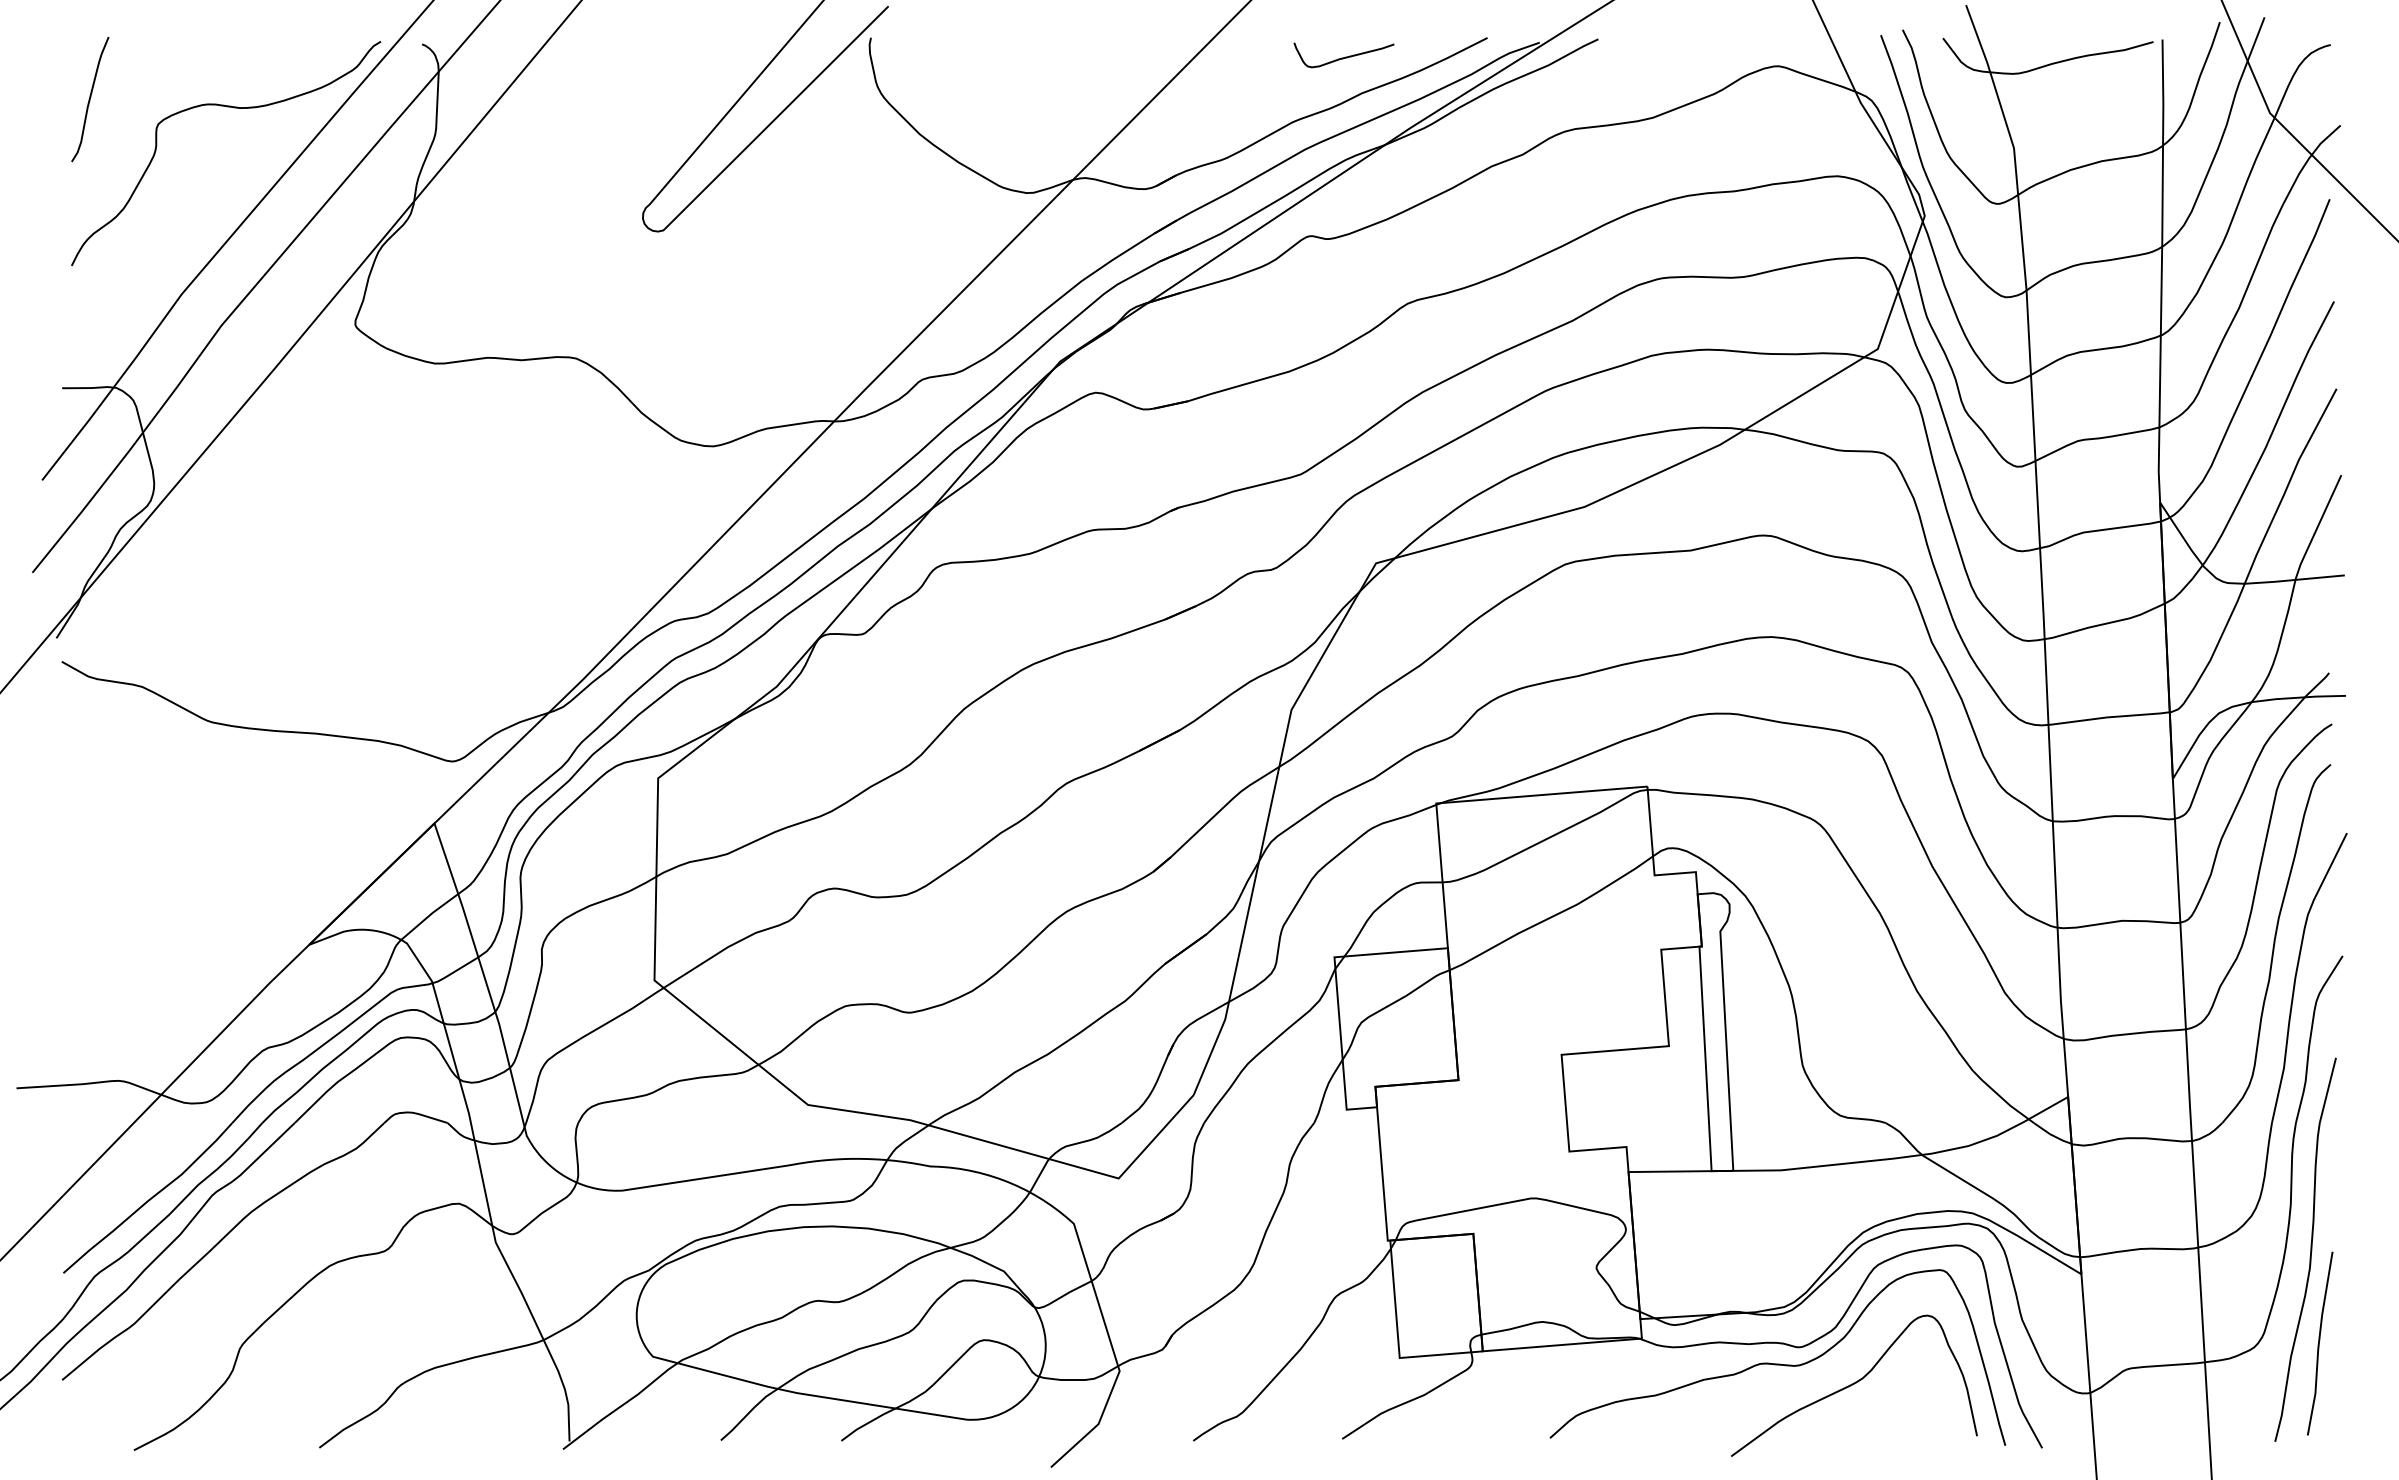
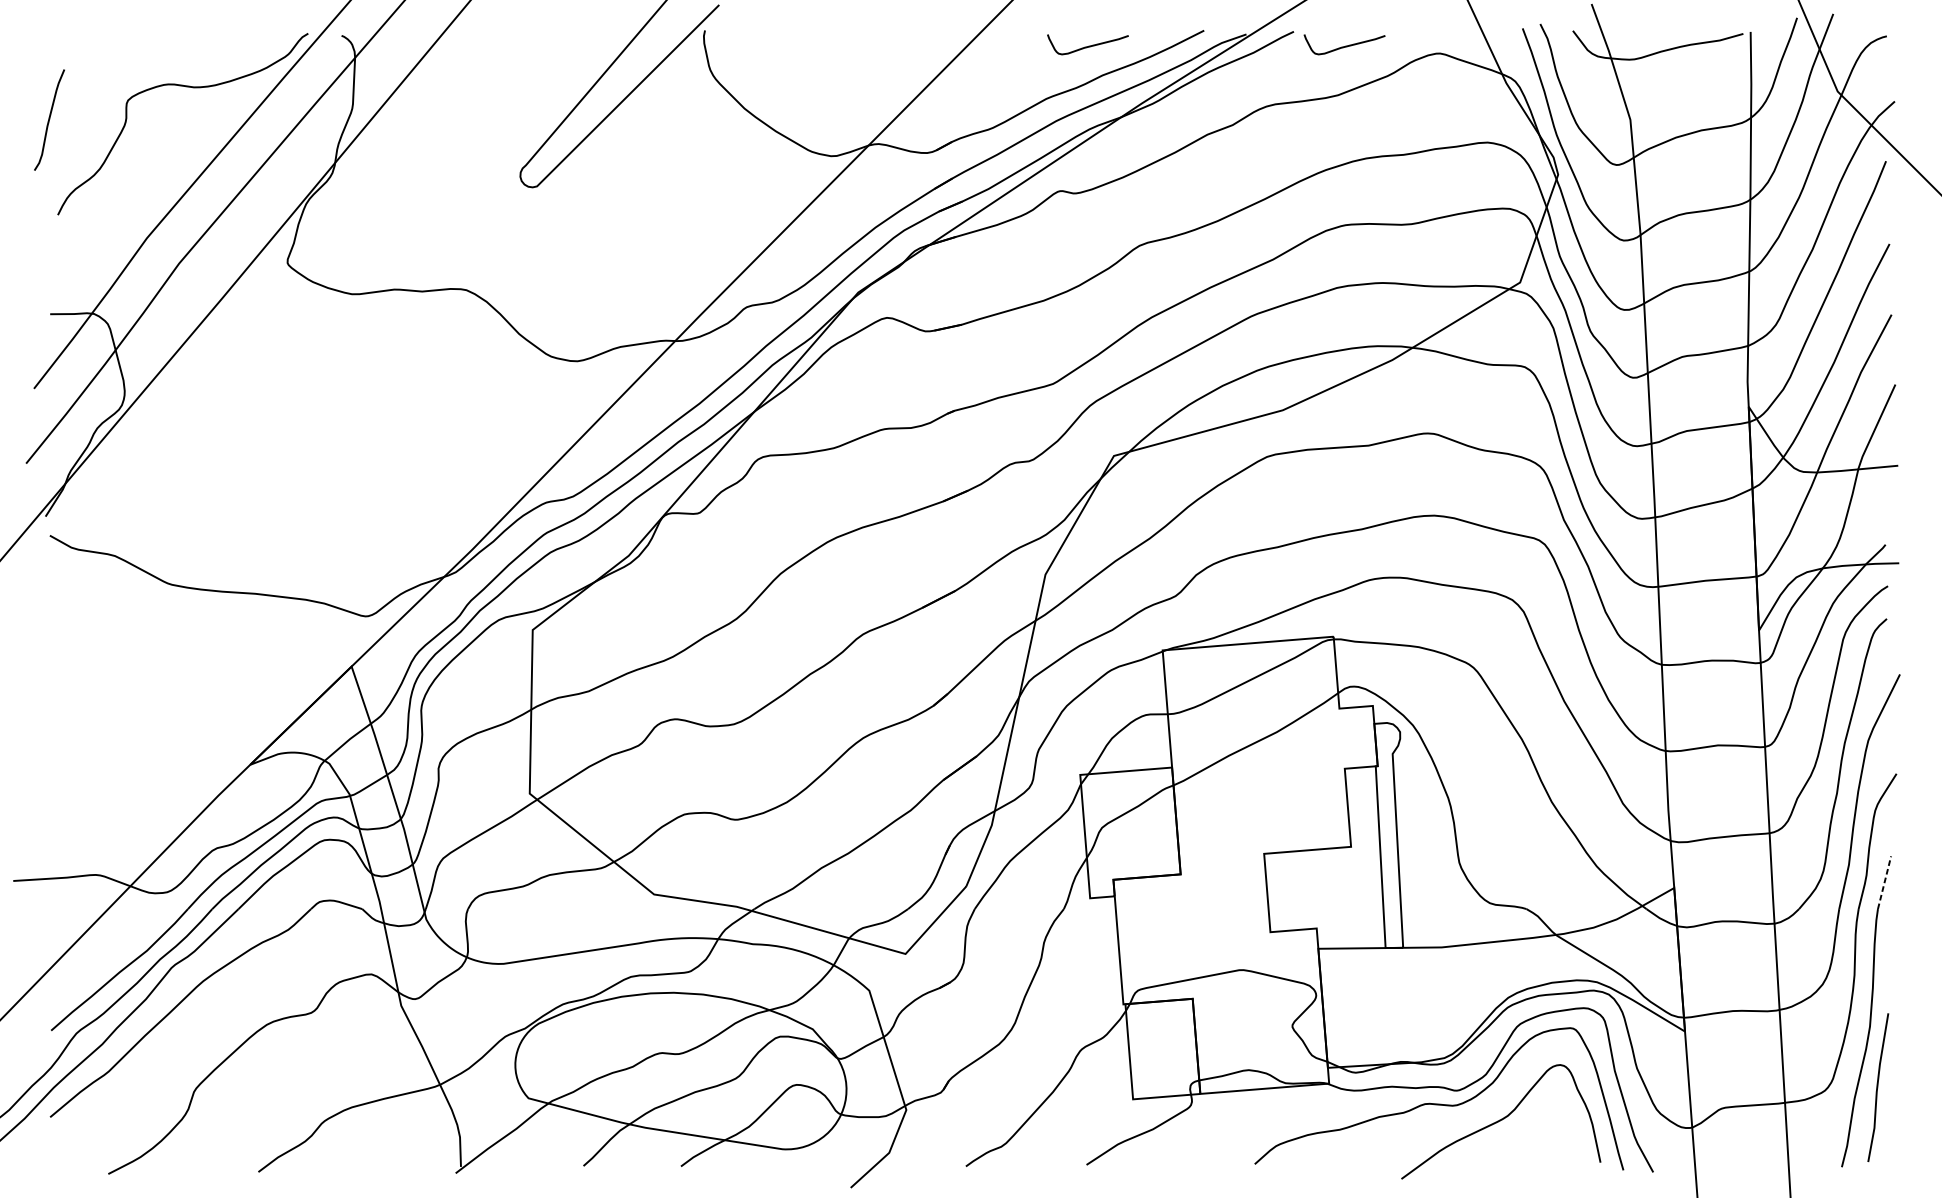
curve: (1660, 57) -> (1344, 46), added
curve: (90, 99) -> (49, 120), moved
line: (2327, 1090) -> (1884, 882), solid -> dashed

